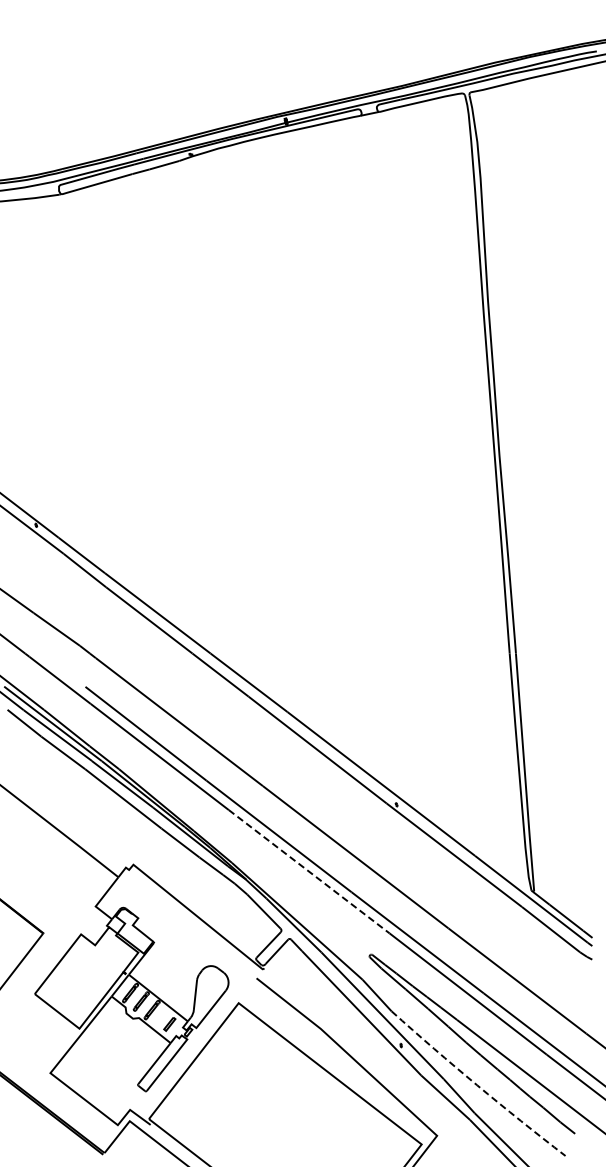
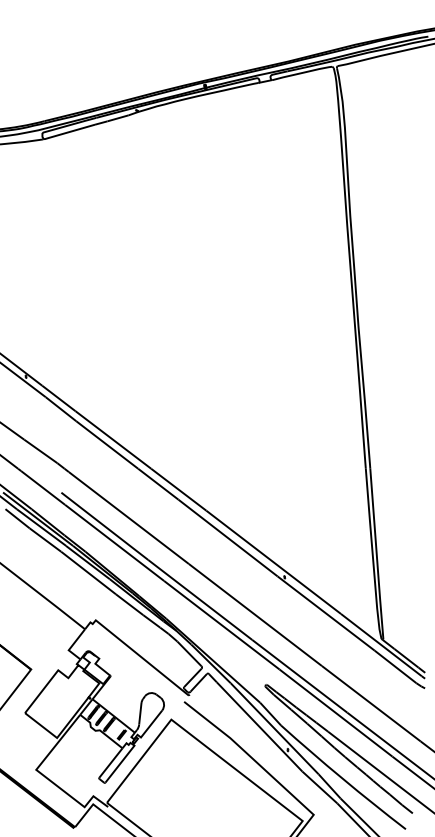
line: (309, 871) -> (222, 625), dashed -> solid
line: (477, 1085) -> (342, 778), dashed -> solid

